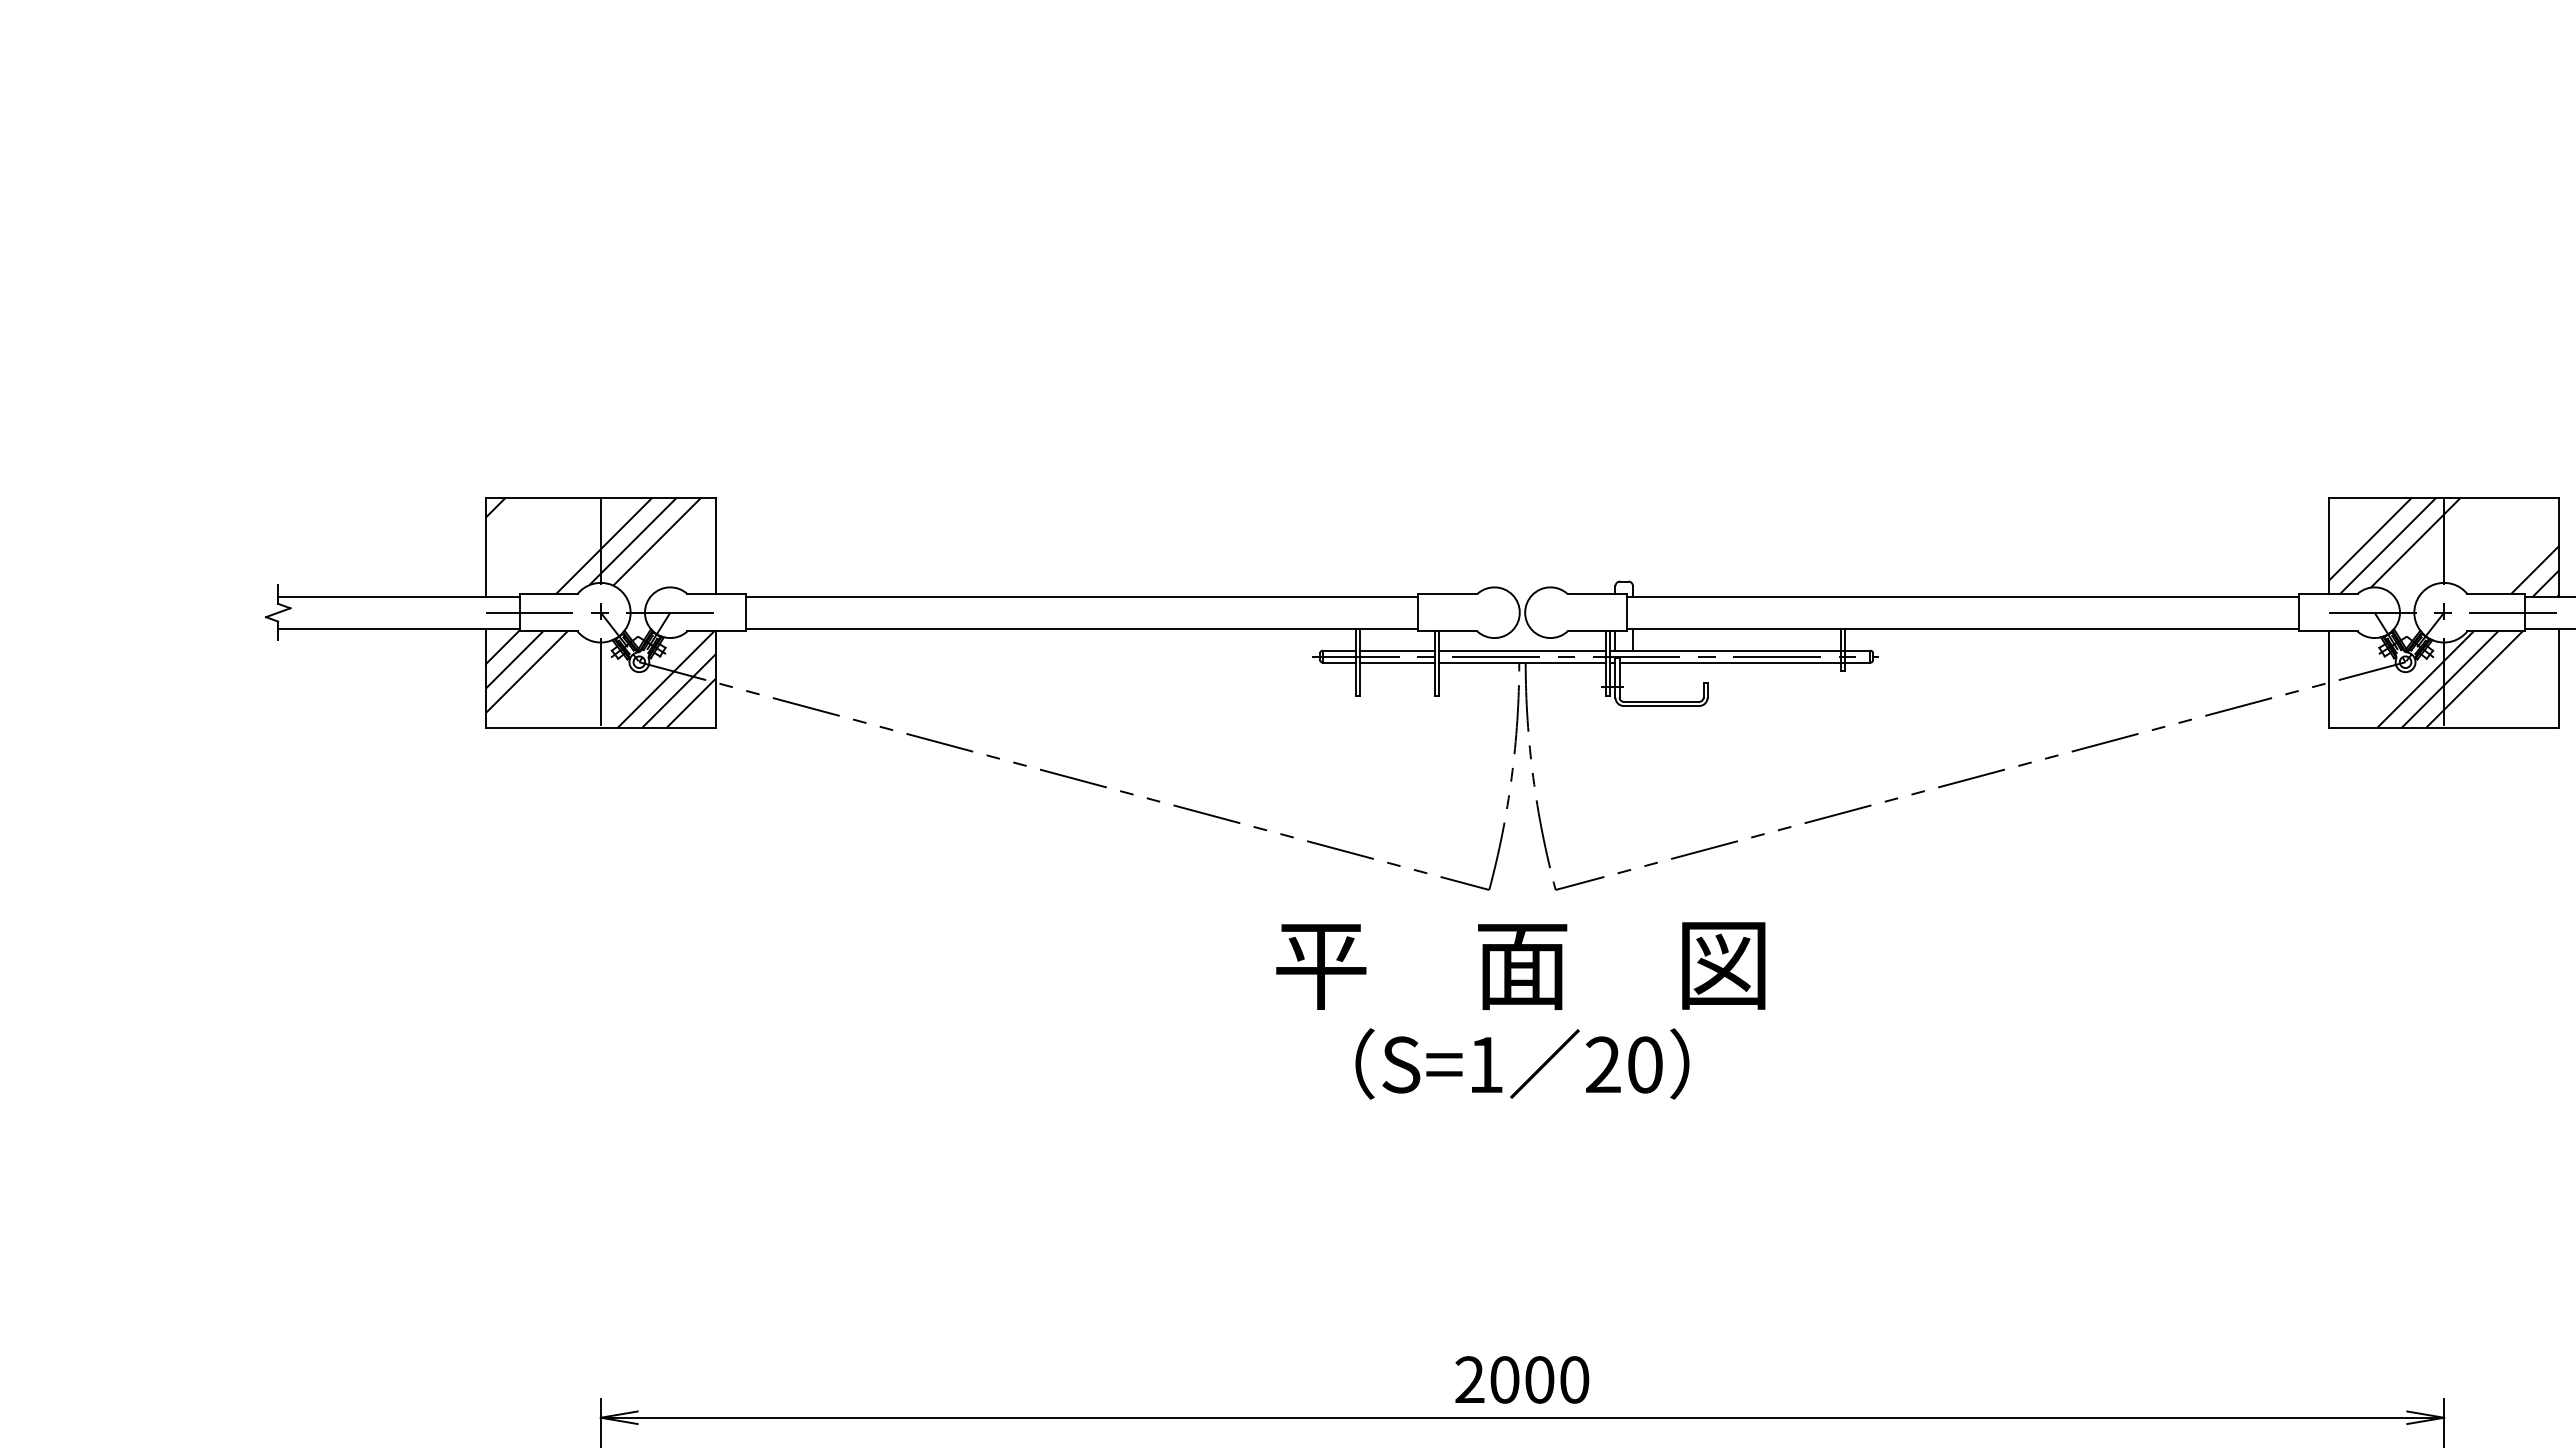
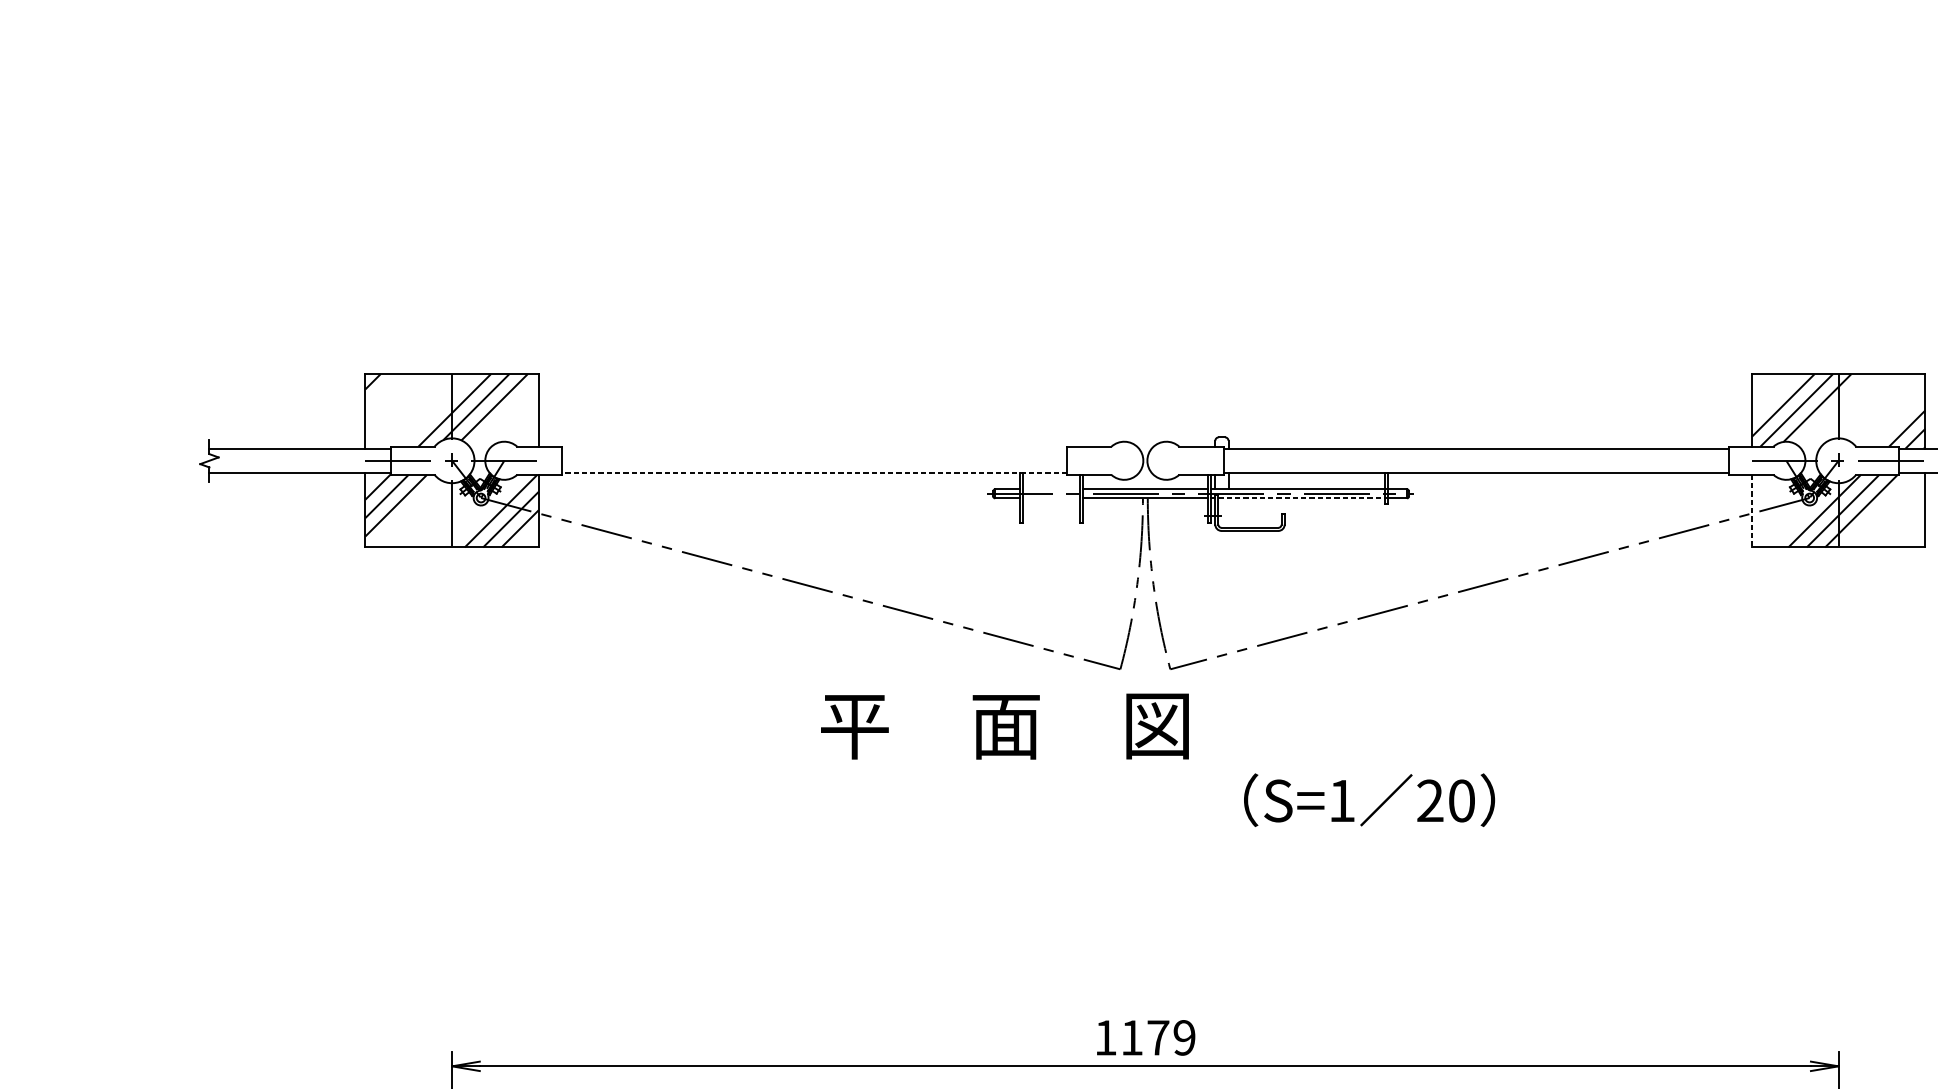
line: (1082, 596) -> (814, 448), removed
line: (1081, 628) -> (813, 472), solid -> dashed
line: (1397, 650) -> (1051, 489), removed
line: (1397, 662) -> (1051, 498), removed
line: (1730, 662) -> (1301, 498), solid -> dashed
line: (2328, 680) -> (1751, 511), solid -> dashed
text: (1520, 965) -> (1004, 726), moved
text: (1522, 1063) -> (1369, 799), moved
text: (1522, 1379) -> (1145, 1037), 2000 -> 1179

